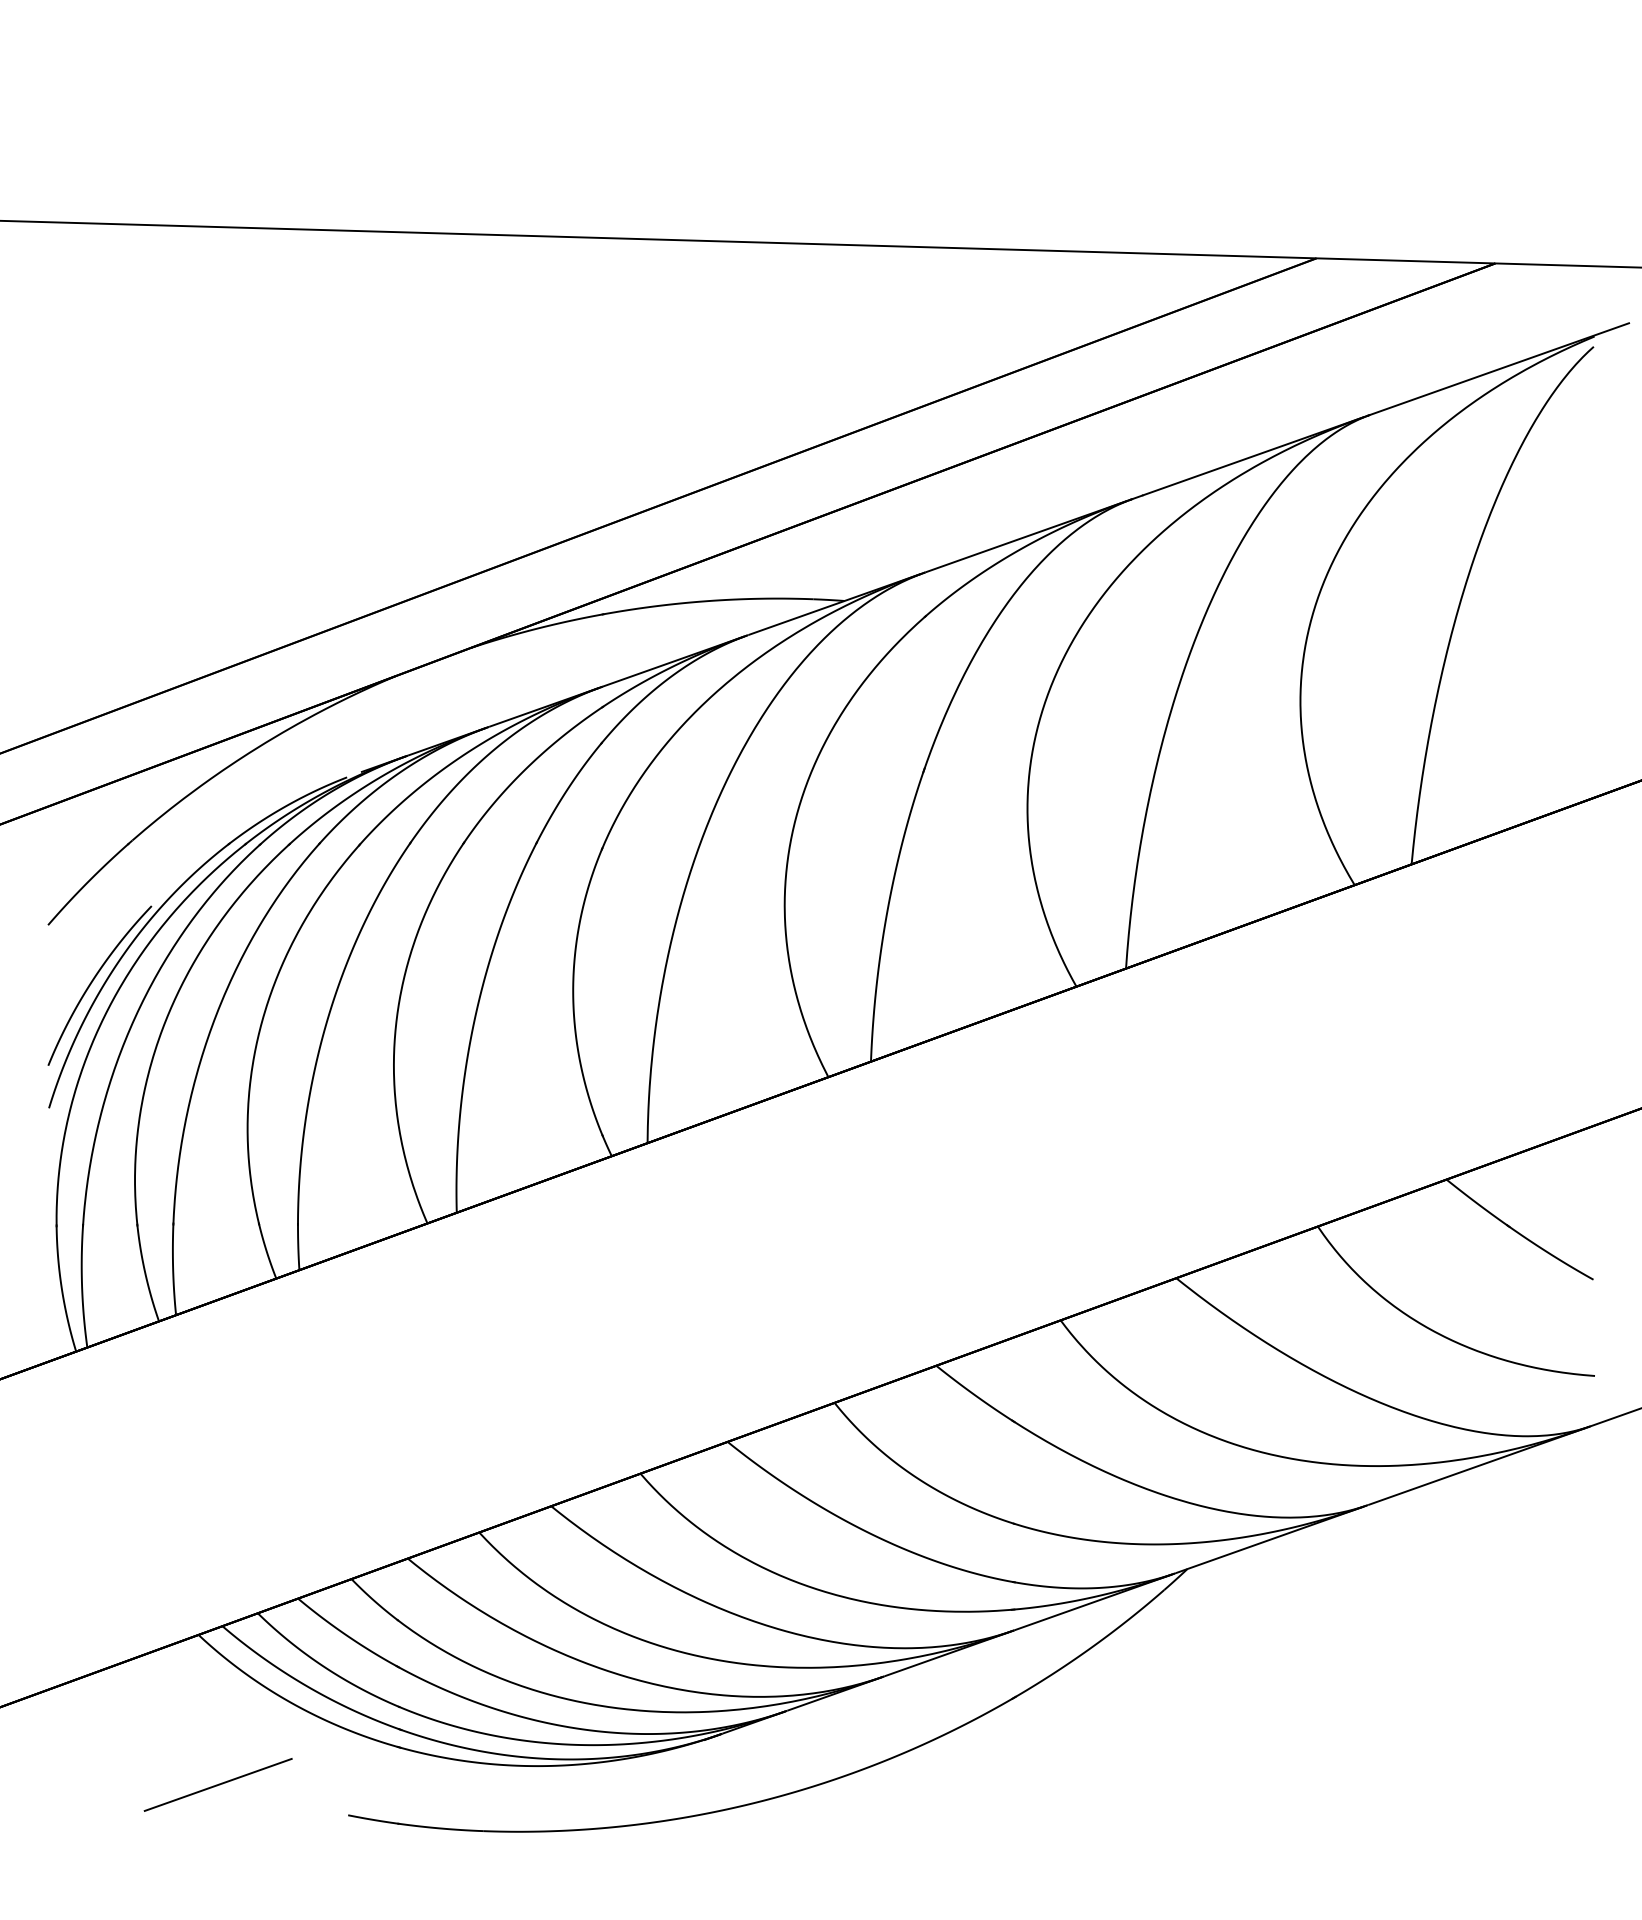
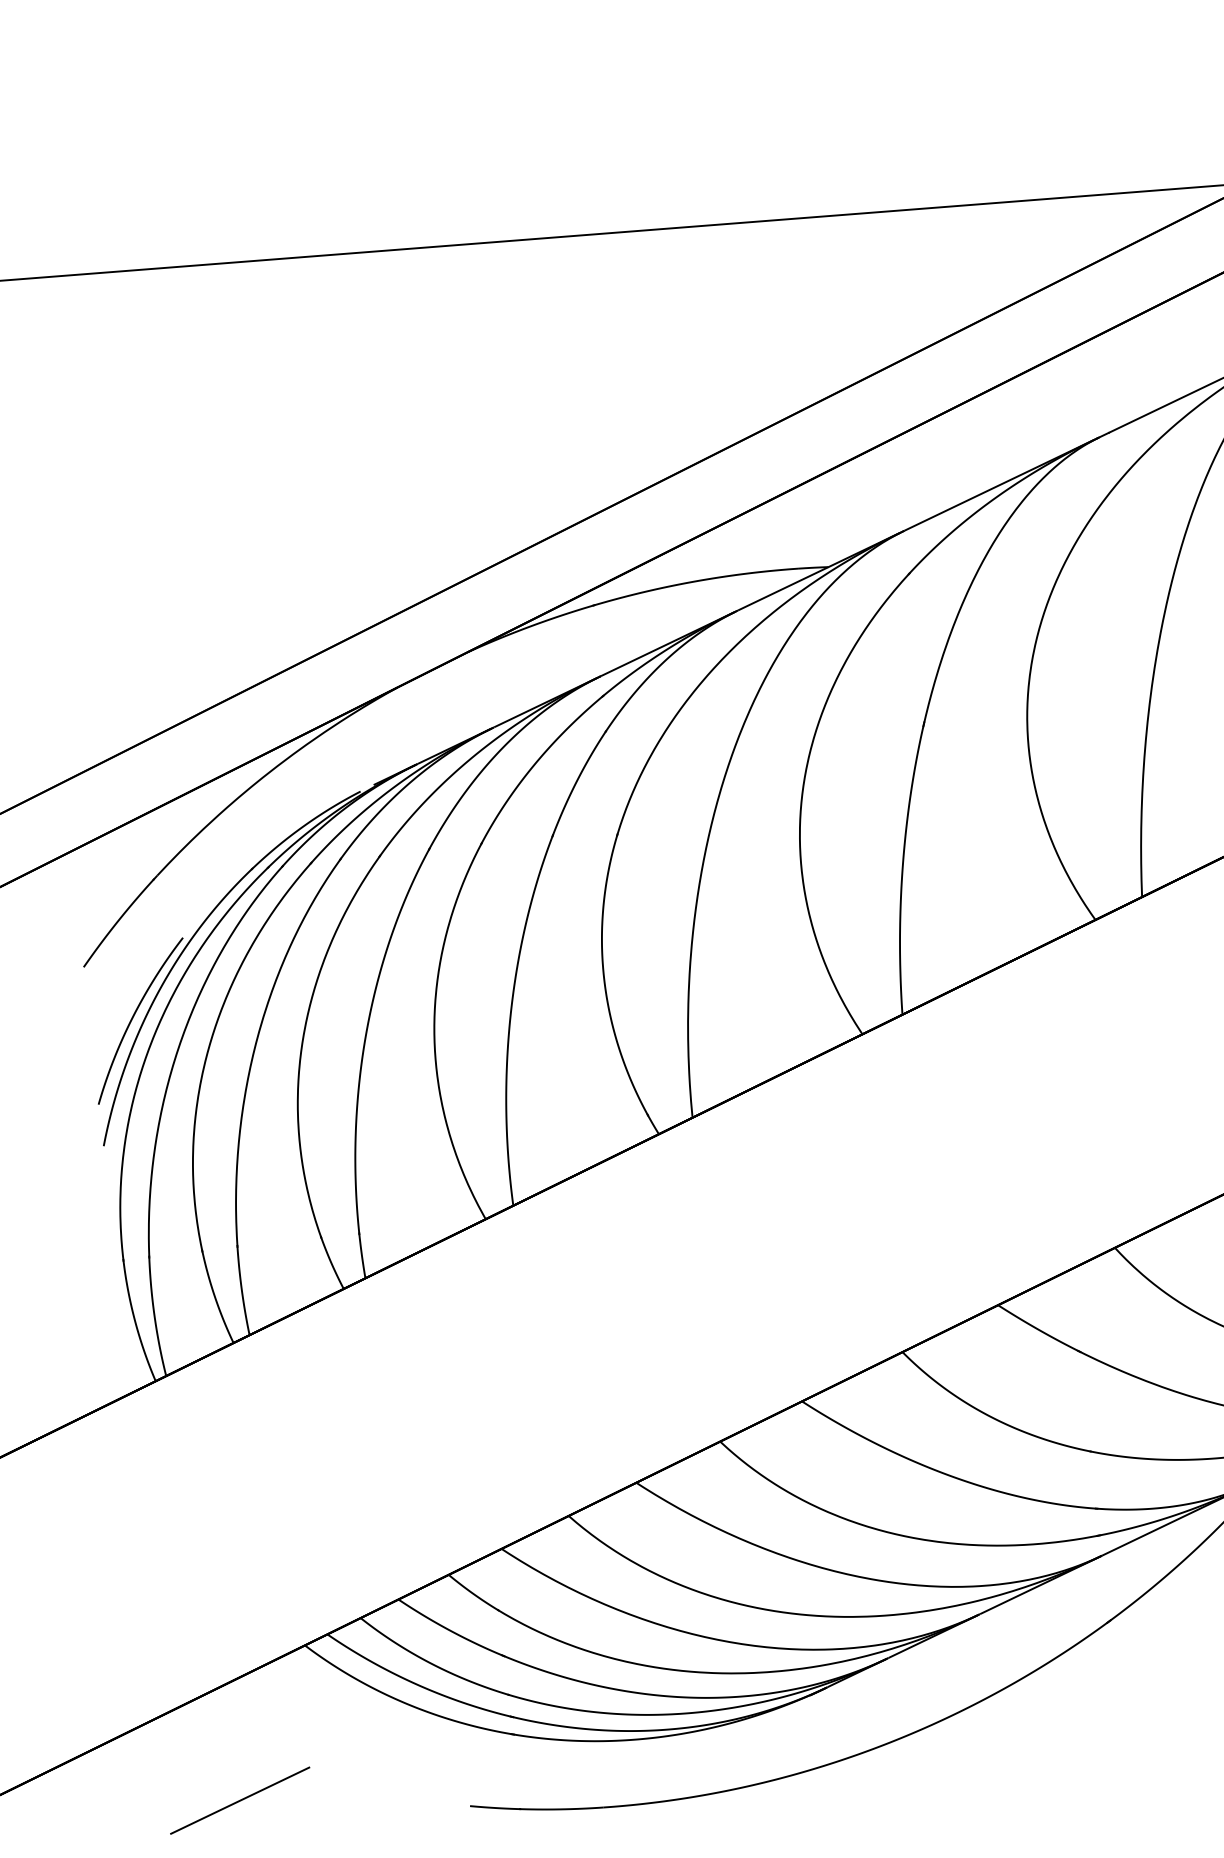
line: (217, 1784) -> (239, 1800), moved

